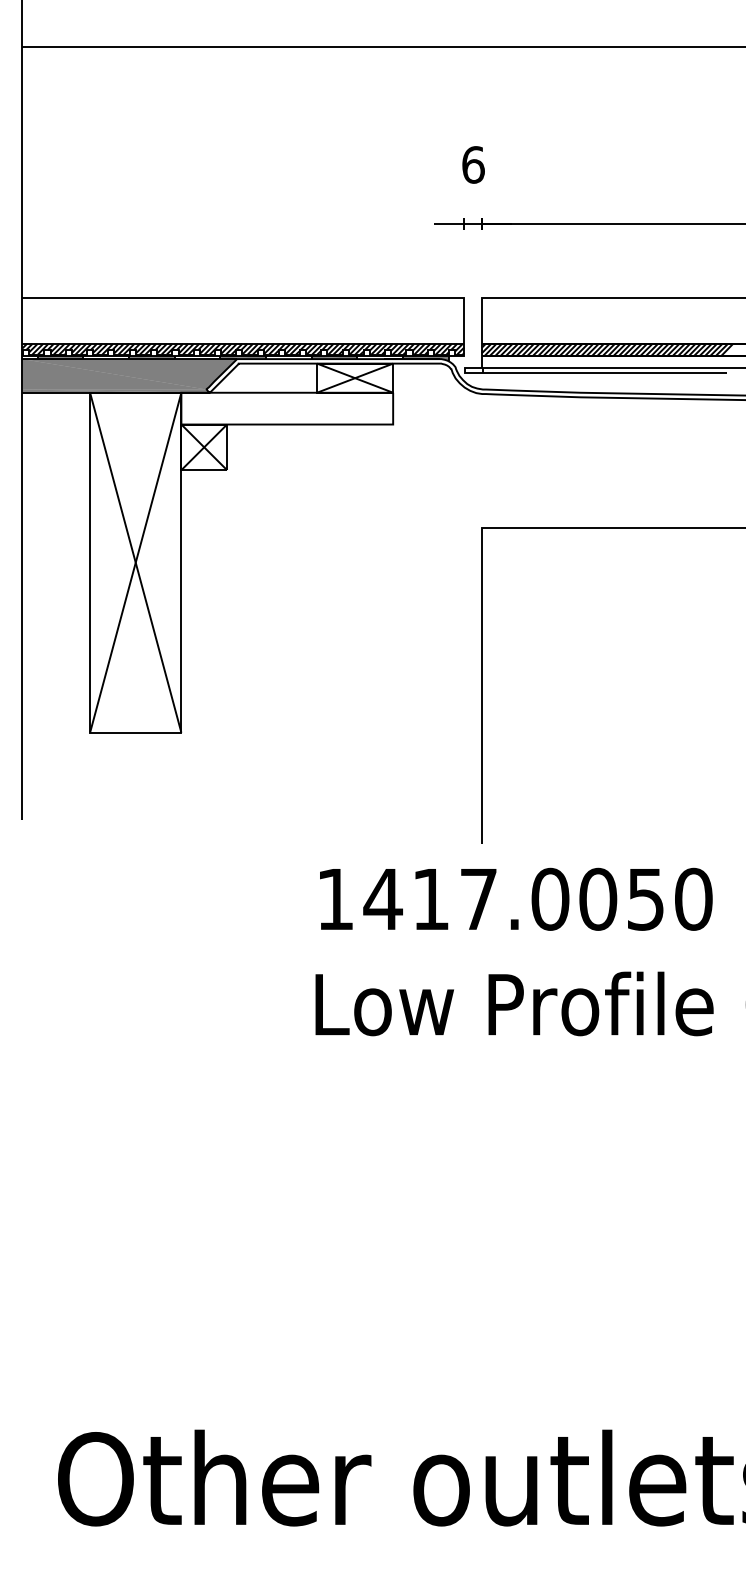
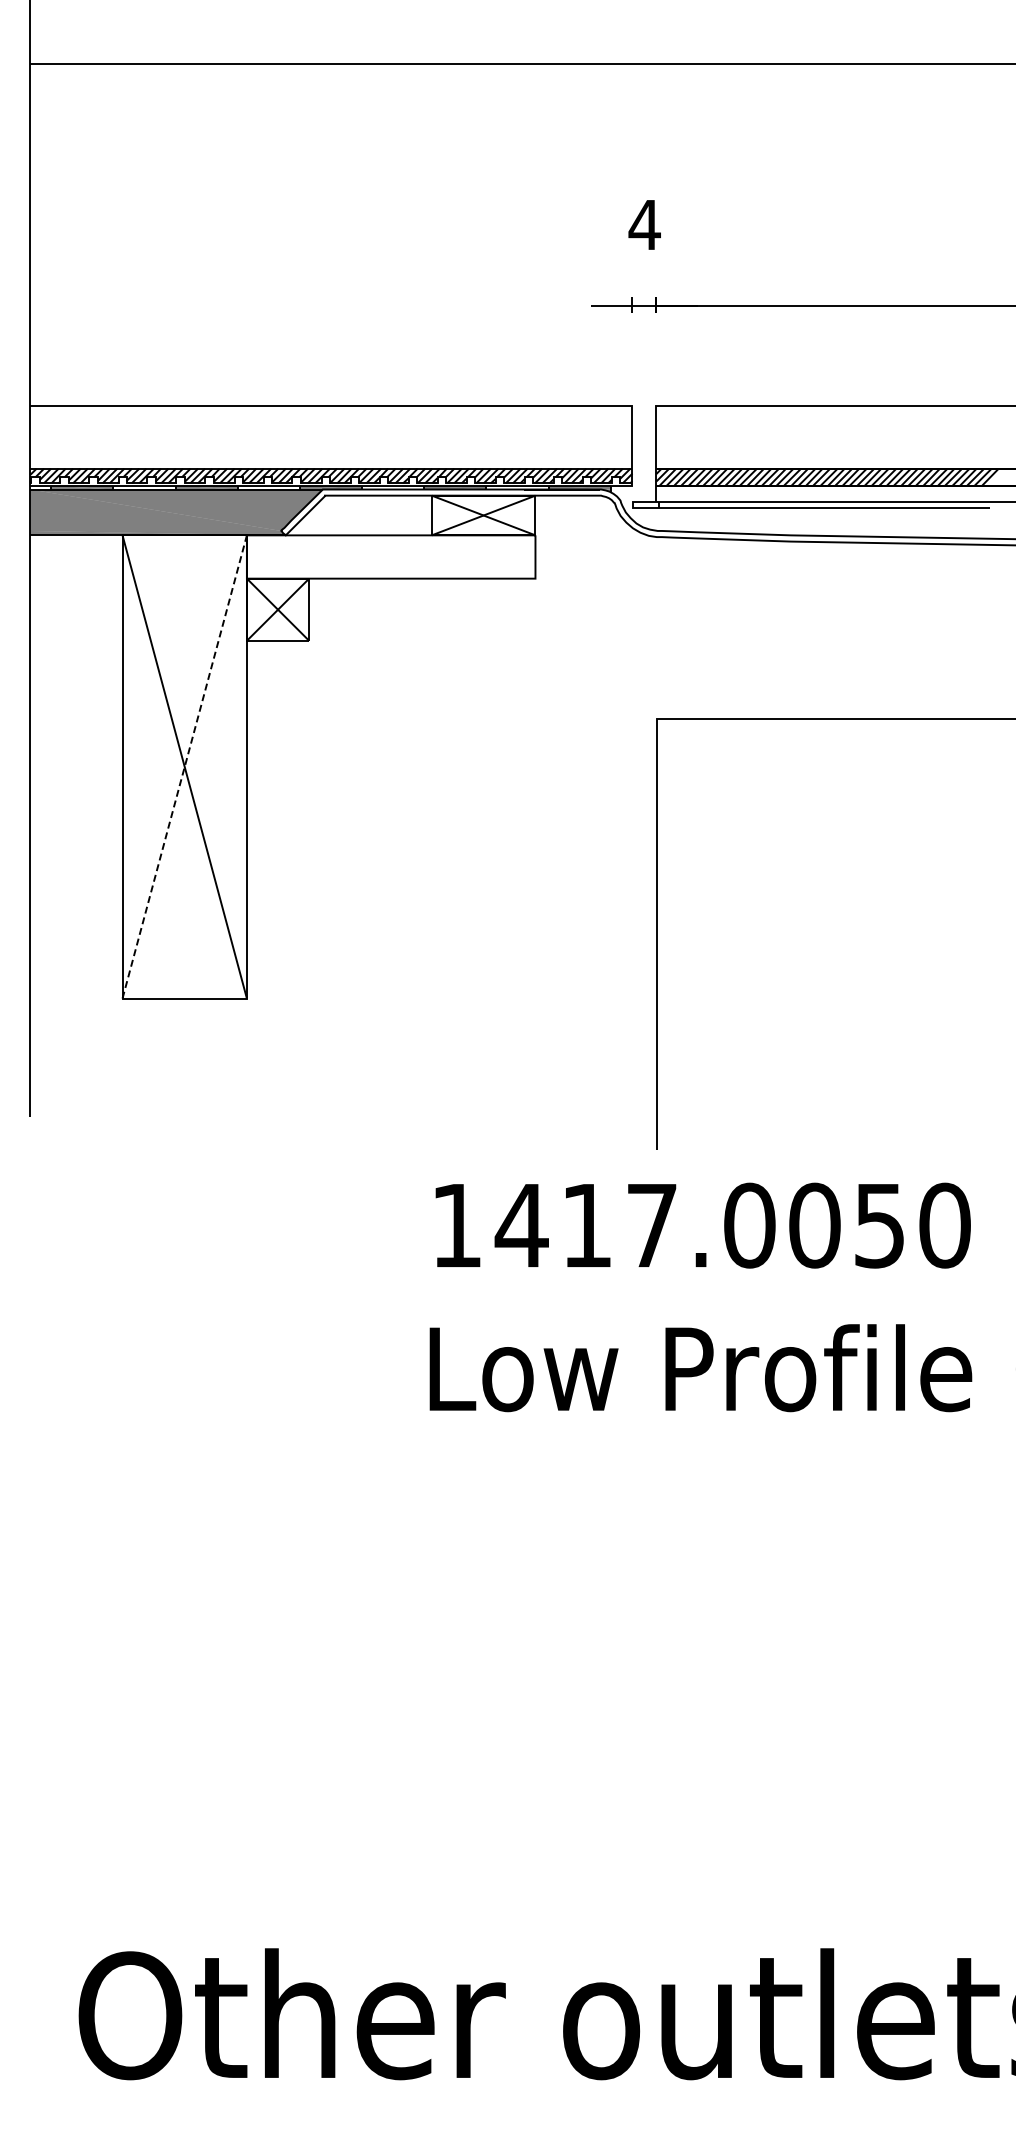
text: (473, 164) -> (644, 224), 6 -> 4
line: (135, 562) -> (184, 766), solid -> dashed

